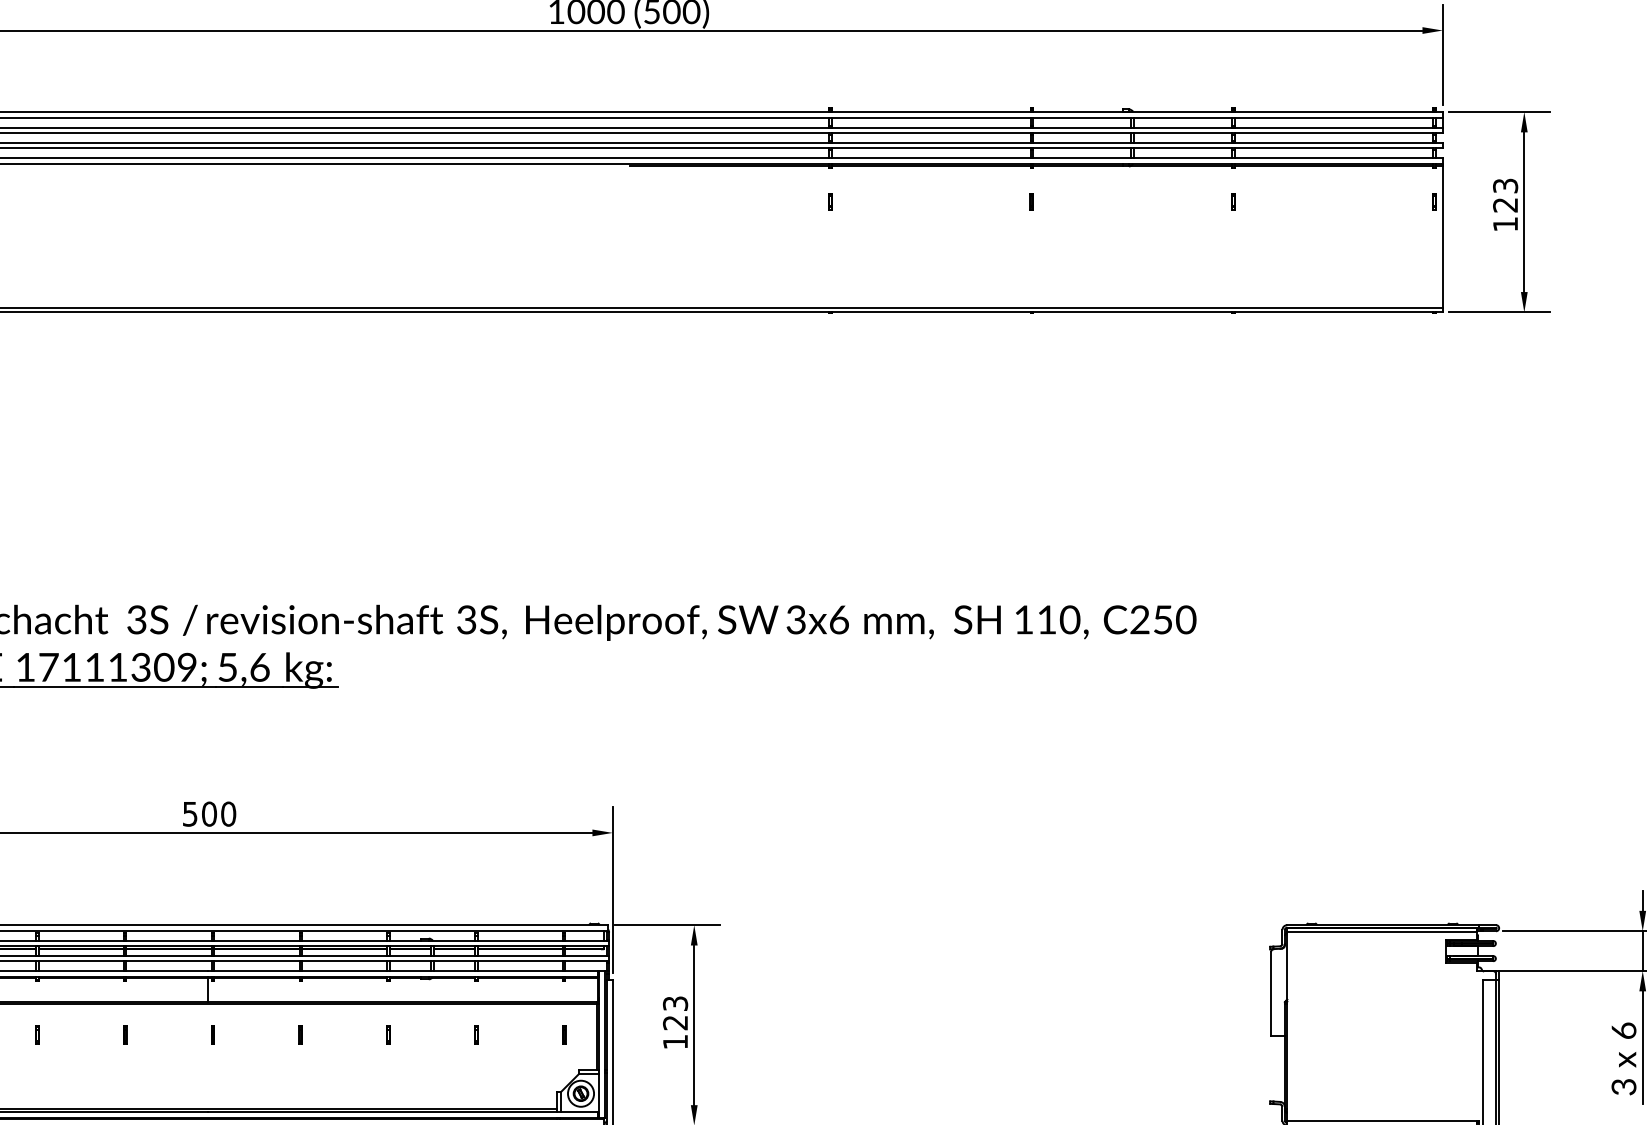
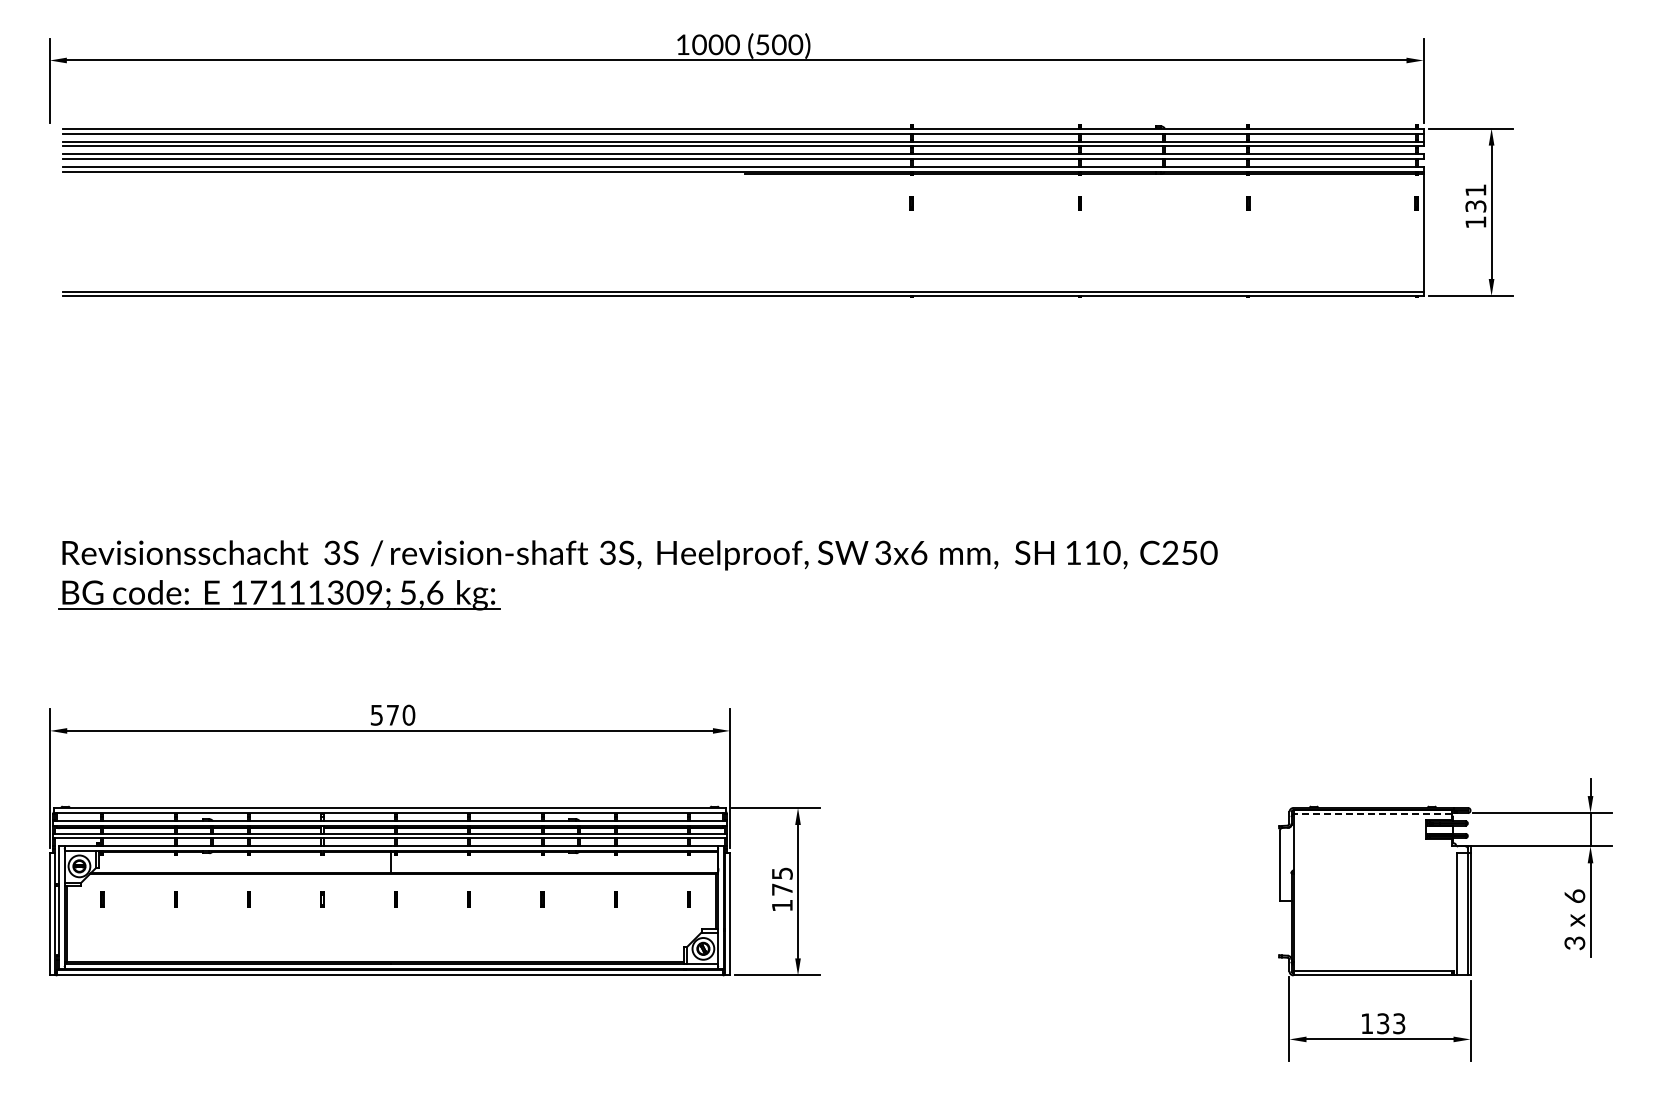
text: (1505, 195) -> (1475, 198), 123 -> 131
text: (208, 813) -> (392, 714), 500 -> 570
line: (1381, 932) -> (1372, 814), solid -> dashed
text: (674, 1013) -> (781, 881), 123 -> 175

